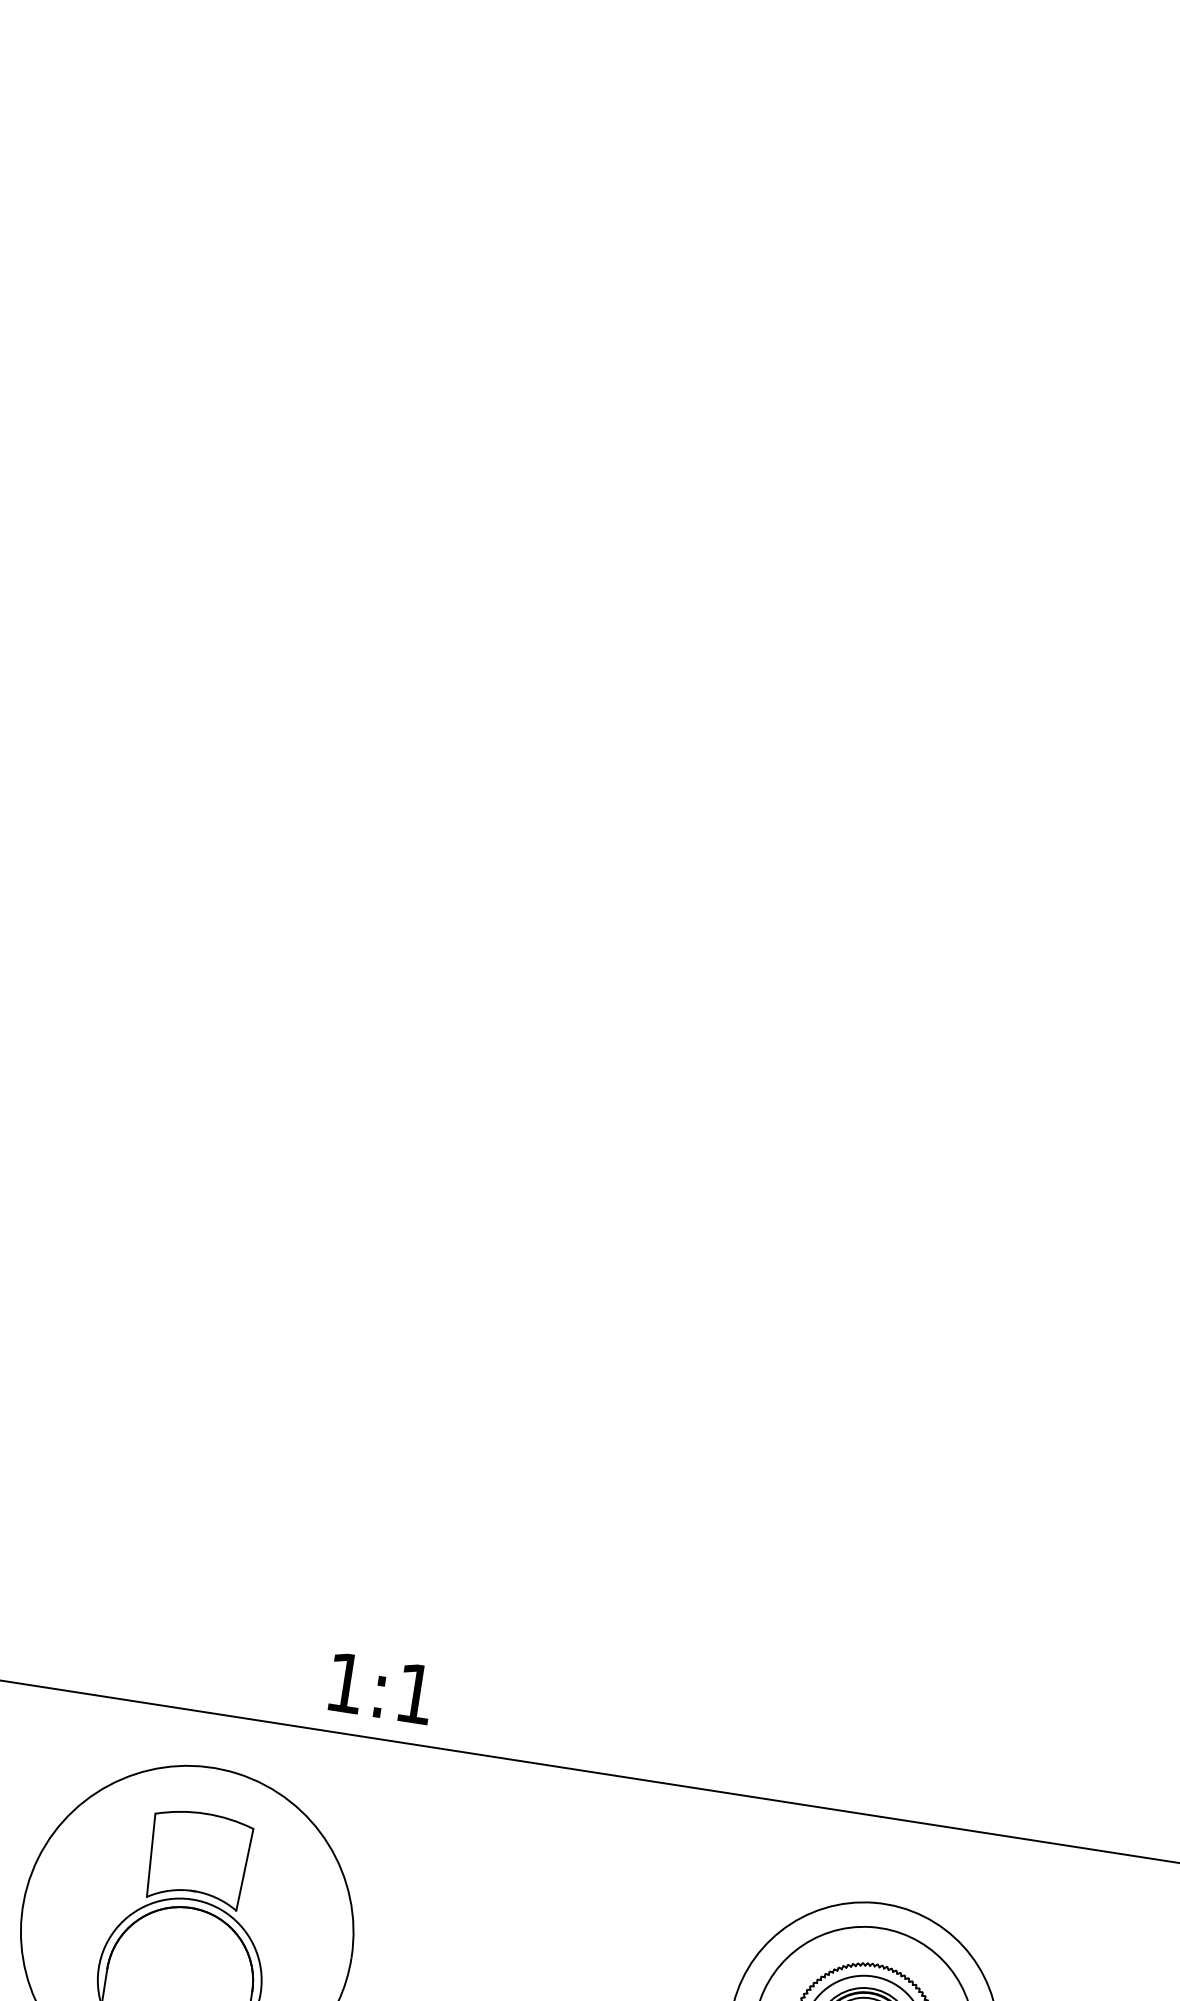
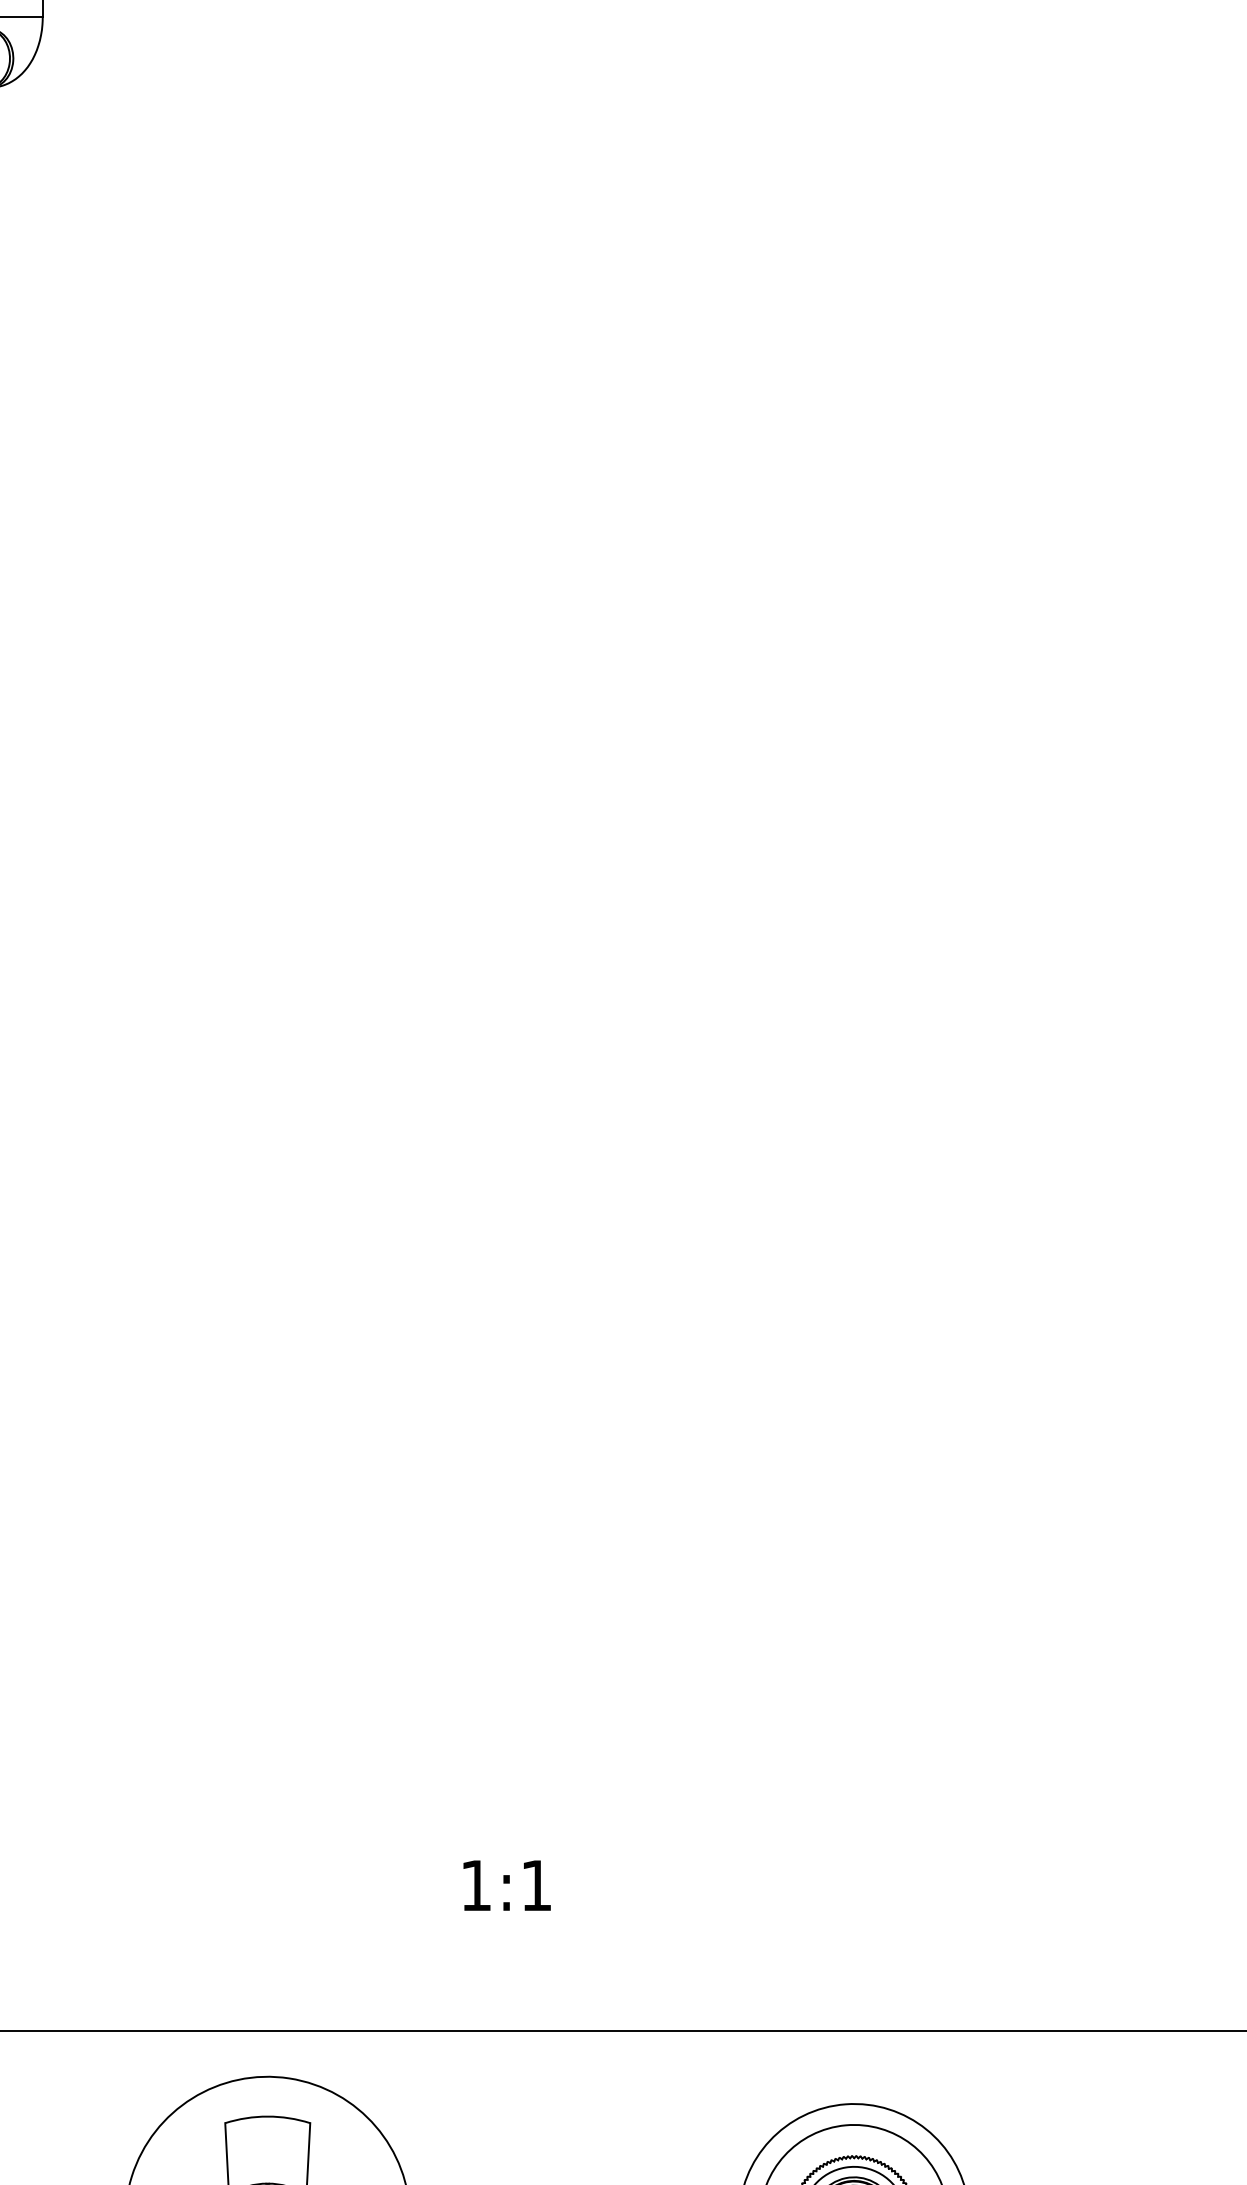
text: (380, 1688) -> (506, 1885), moved

